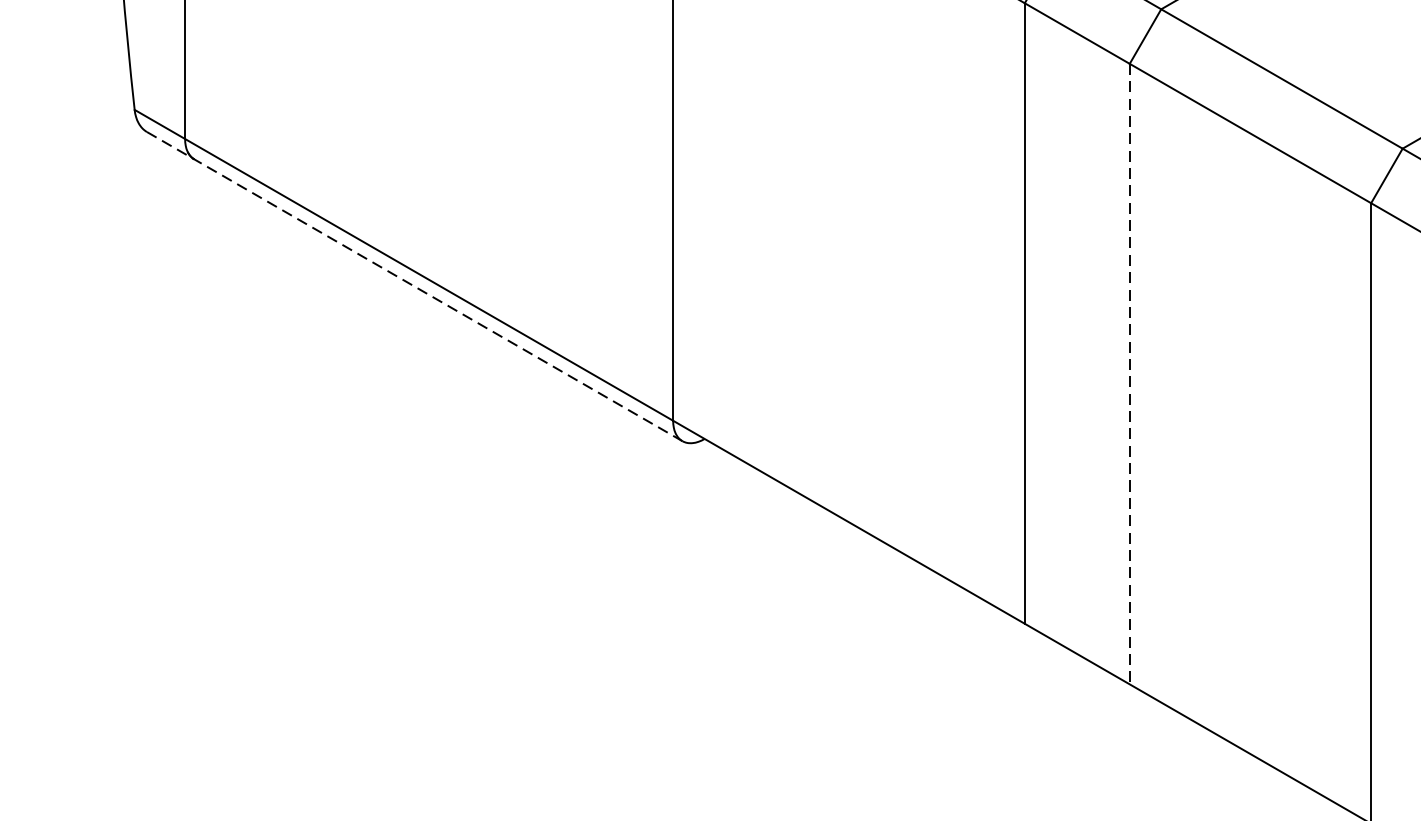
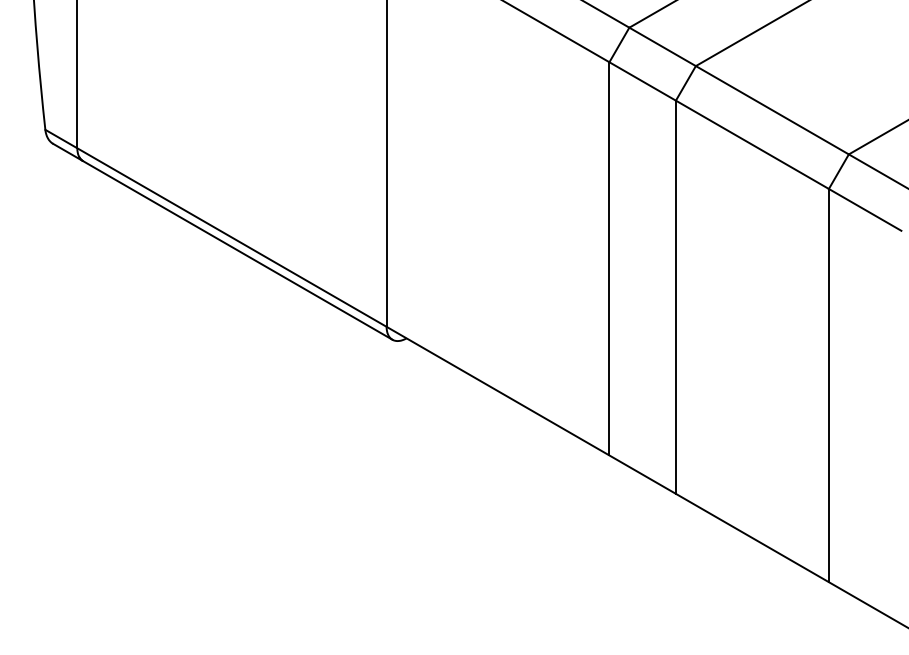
line: (414, 286) -> (222, 241), dashed -> solid
line: (1129, 374) -> (675, 297), dashed -> solid

